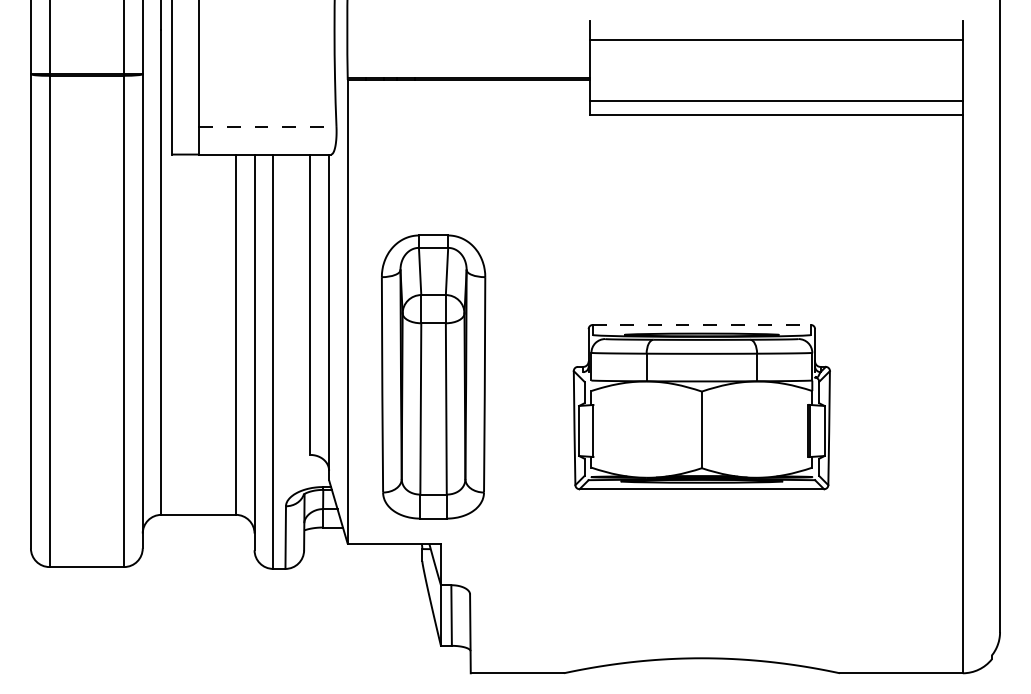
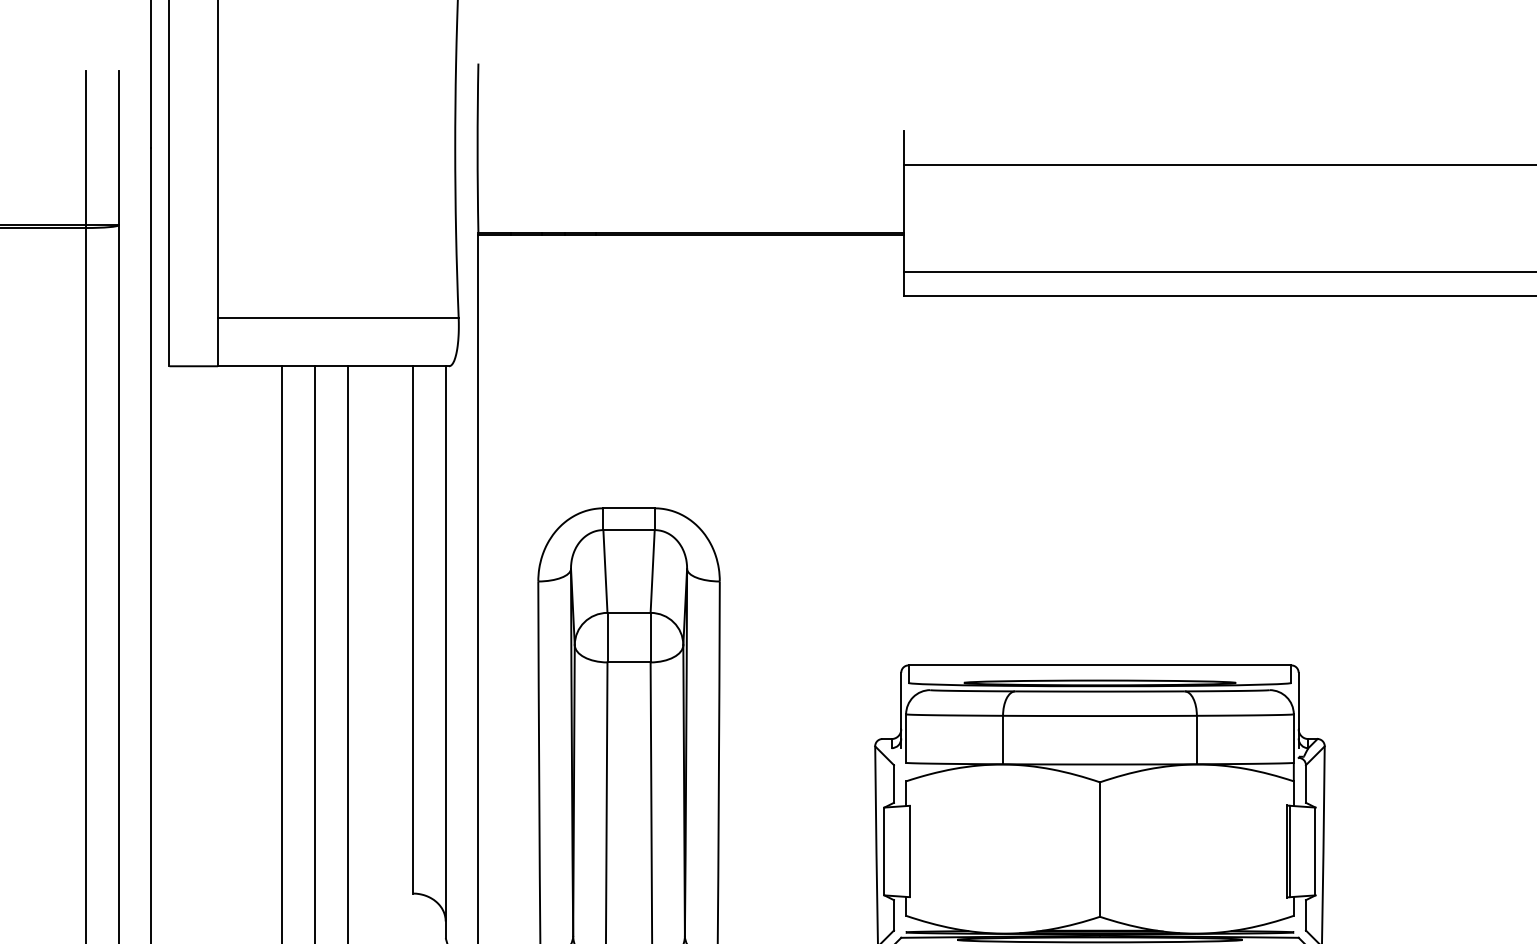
line: (267, 126) -> (337, 317), dashed -> solid
line: (702, 324) -> (1101, 664), dashed -> solid

